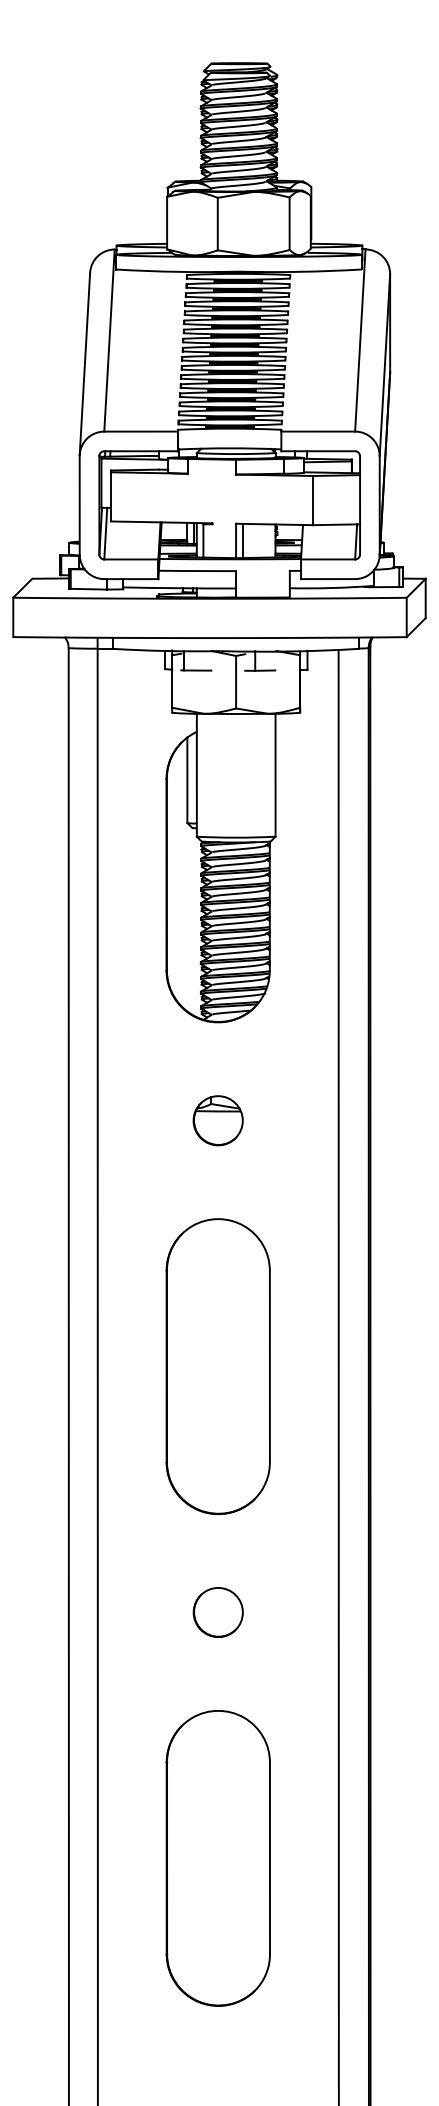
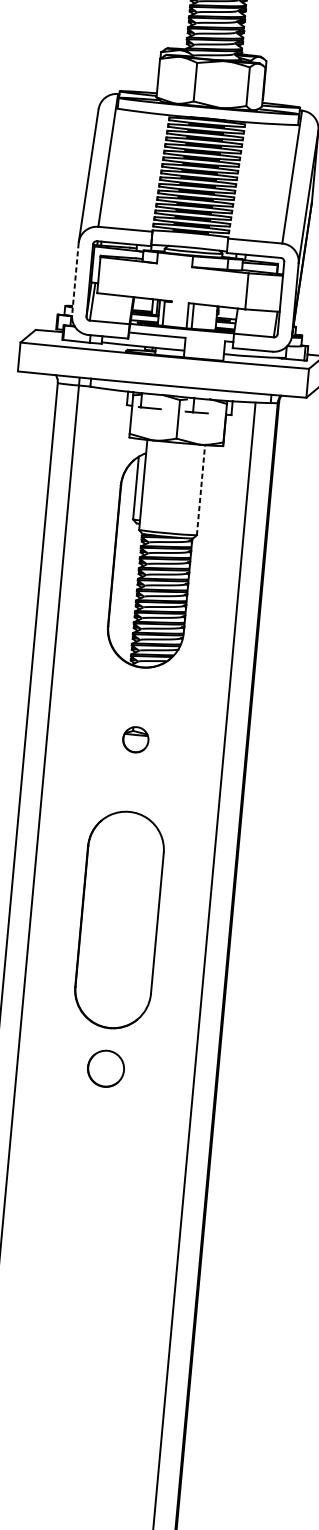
line: (79, 505) -> (75, 279), solid -> dashed
line: (275, 774) -> (201, 489), solid -> dashed
part: (217, 1120) -> (135, 739), size x0.7
circle: (217, 1612) -> (105, 1068), moved
part: (217, 1858) -> (86, 1280), removed

